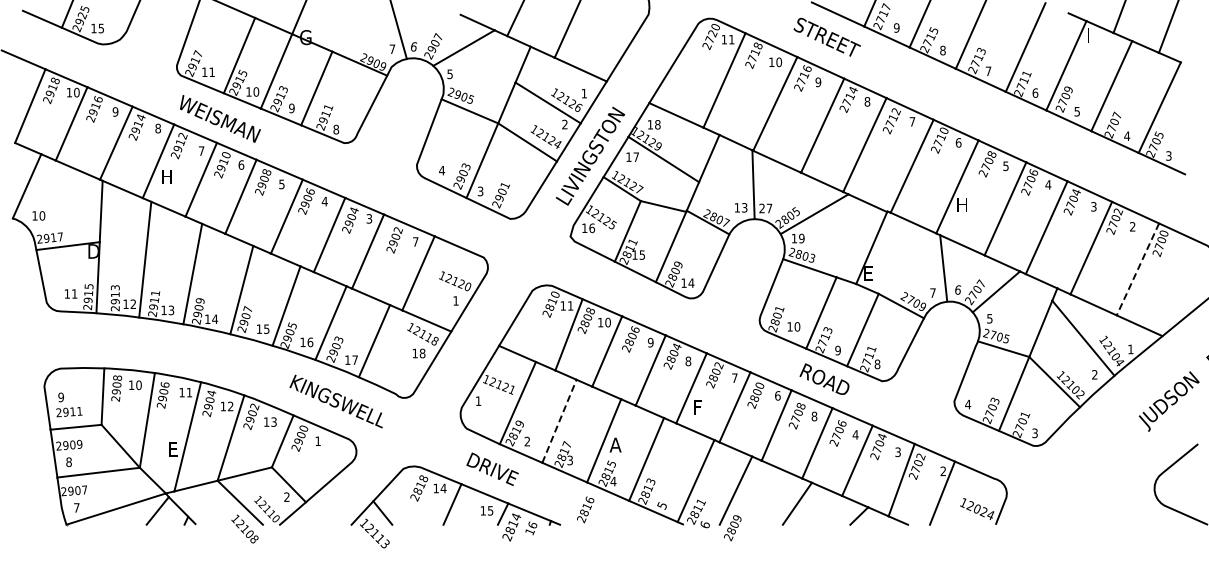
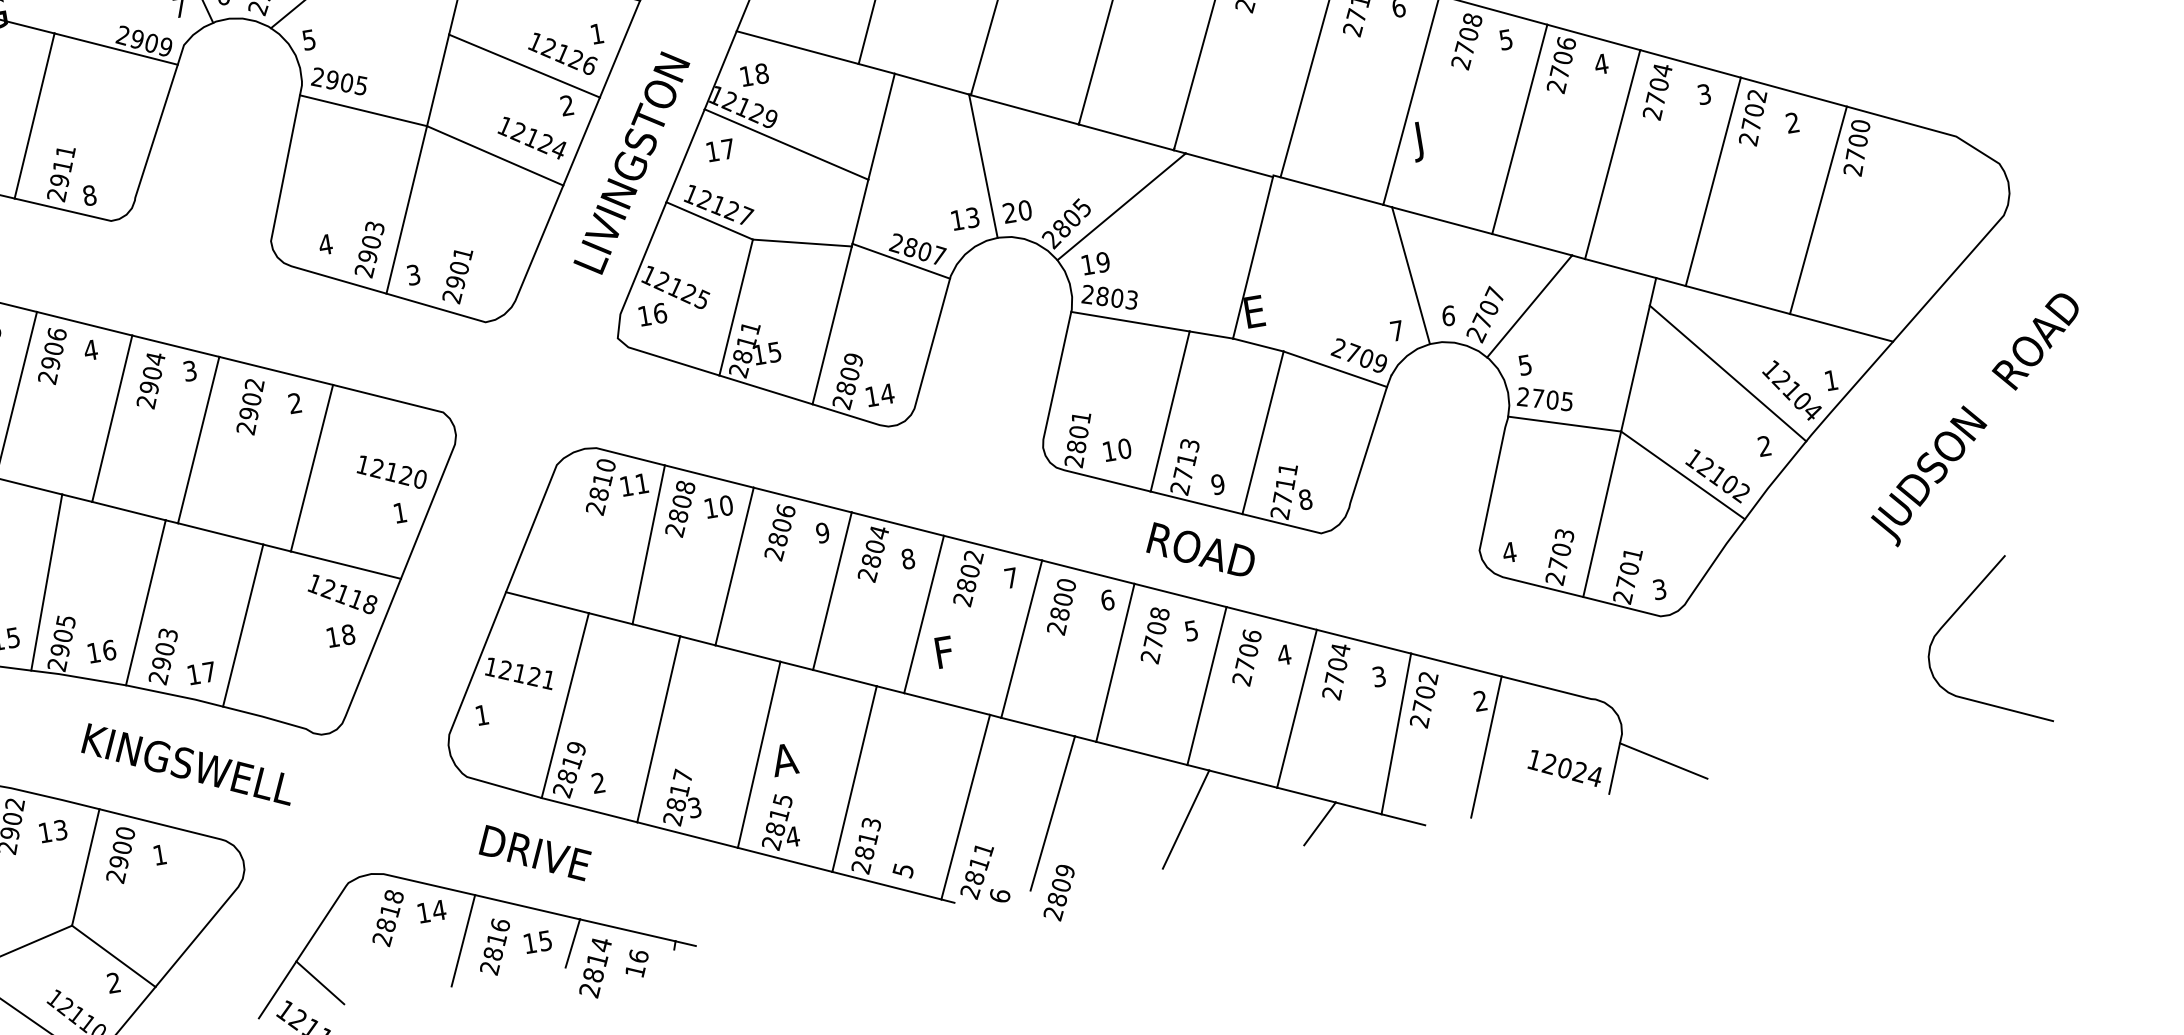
text: (960, 206) -> (1424, 139), H -> J
text: (769, 208) -> (1025, 210), 27 -> 20
text: (415, 241) -> (294, 402), 7 -> 2
line: (1137, 269) -> (1817, 210), dashed -> solid
text: (814, 416) -> (1191, 630), 8 -> 5
line: (559, 421) -> (658, 729), dashed -> solid
text: (585, 509) -> (494, 946), moved
line: (1023, 512) -> (1662, 759), added

